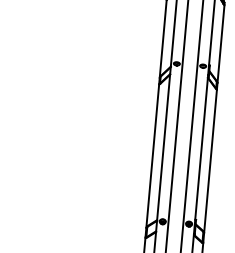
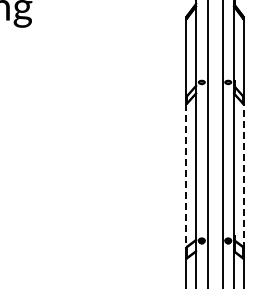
line: (153, 156) -> (186, 176), solid -> dashed
line: (211, 160) -> (244, 175), solid -> dashed

